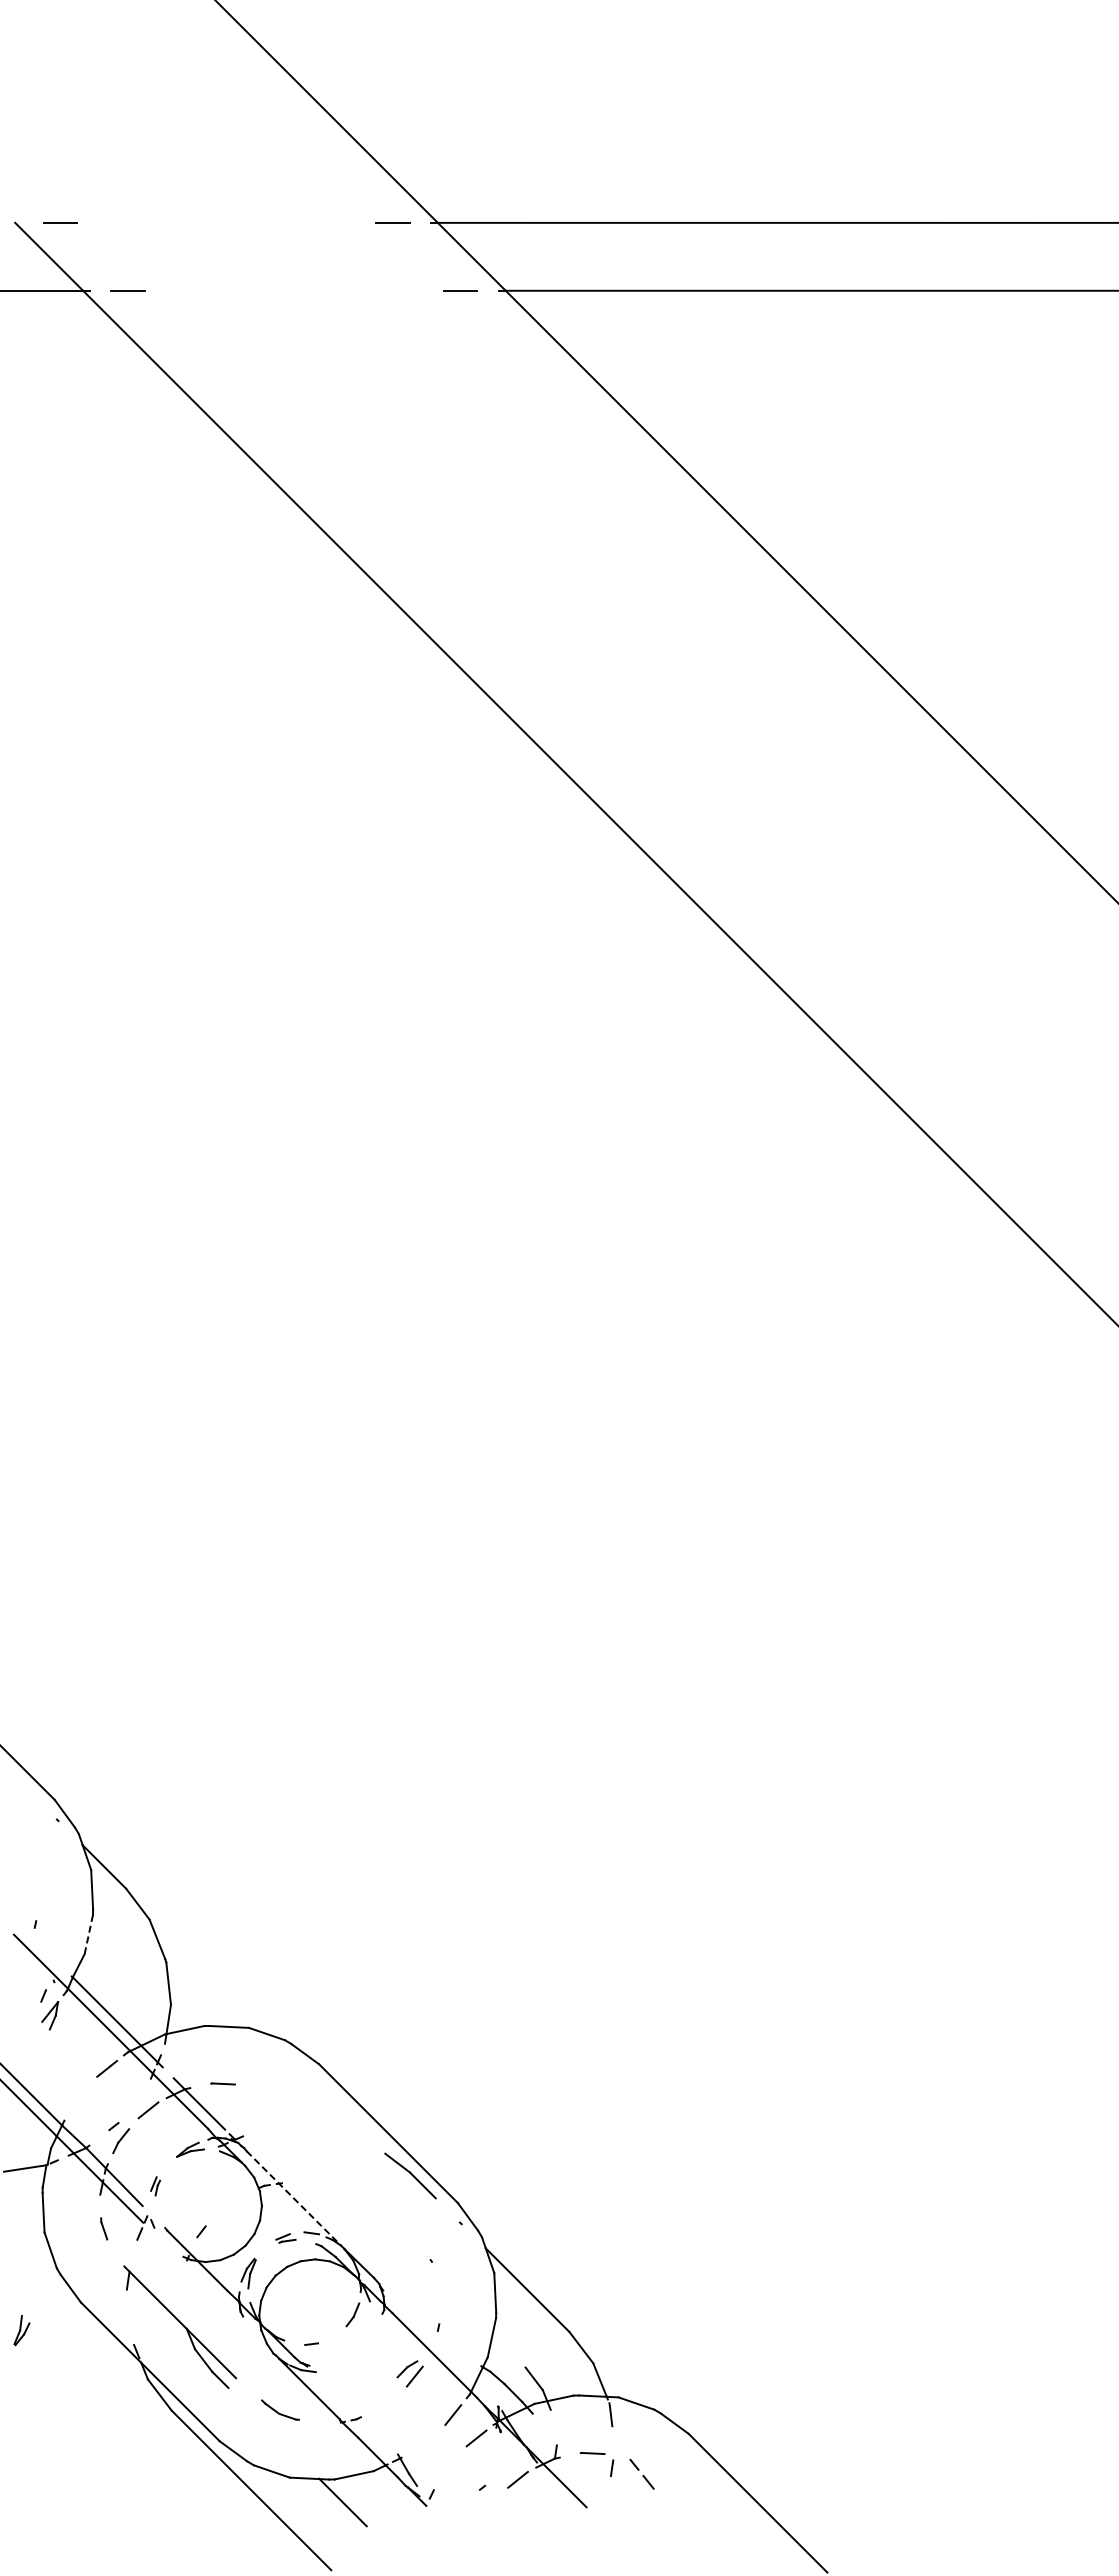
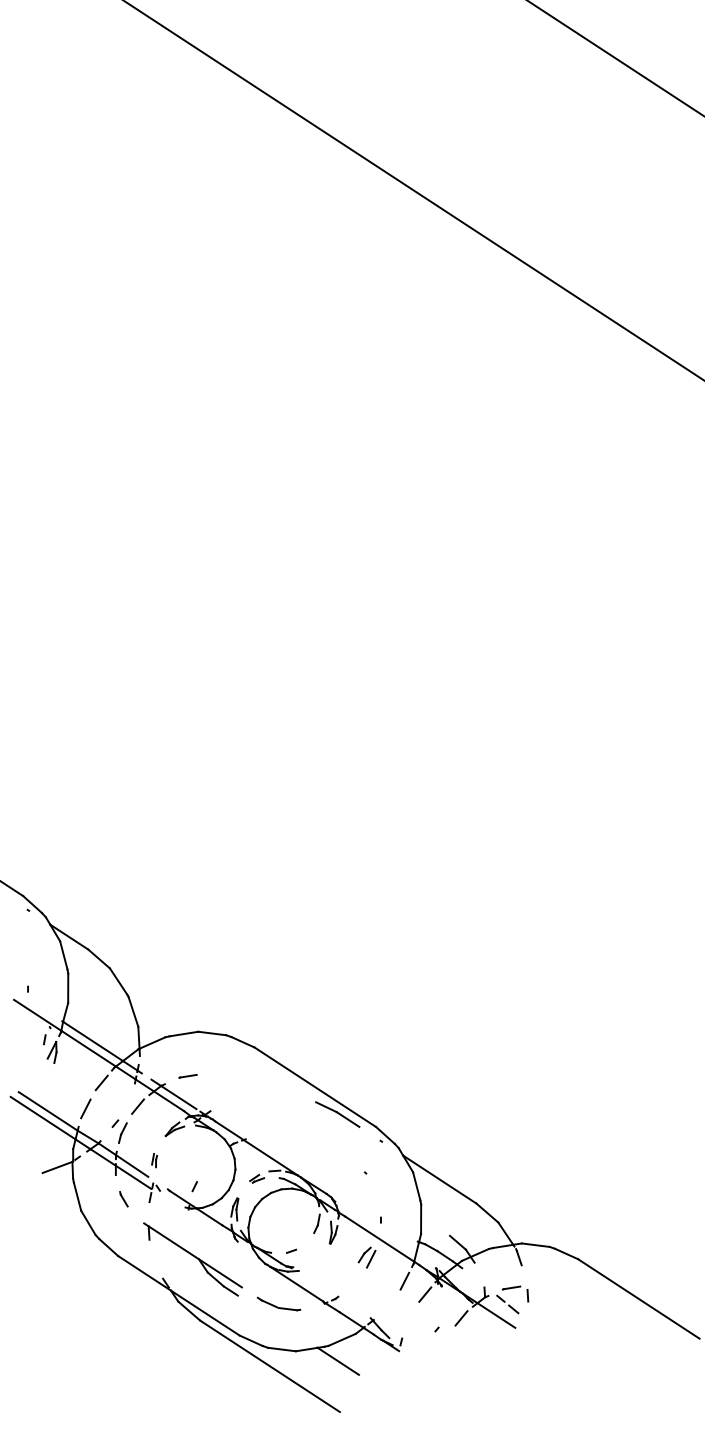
line: (88, 1934) -> (67, 988), dashed -> solid
line: (78, 2098) -> (85, 1108), added
line: (293, 2198) -> (256, 1148), dashed -> solid
part: (21, 2330) -> (332, 1232), moved
part: (280, 2409) -> (278, 1303), size x1.43
line: (642, 2475) -> (508, 1305), moved

